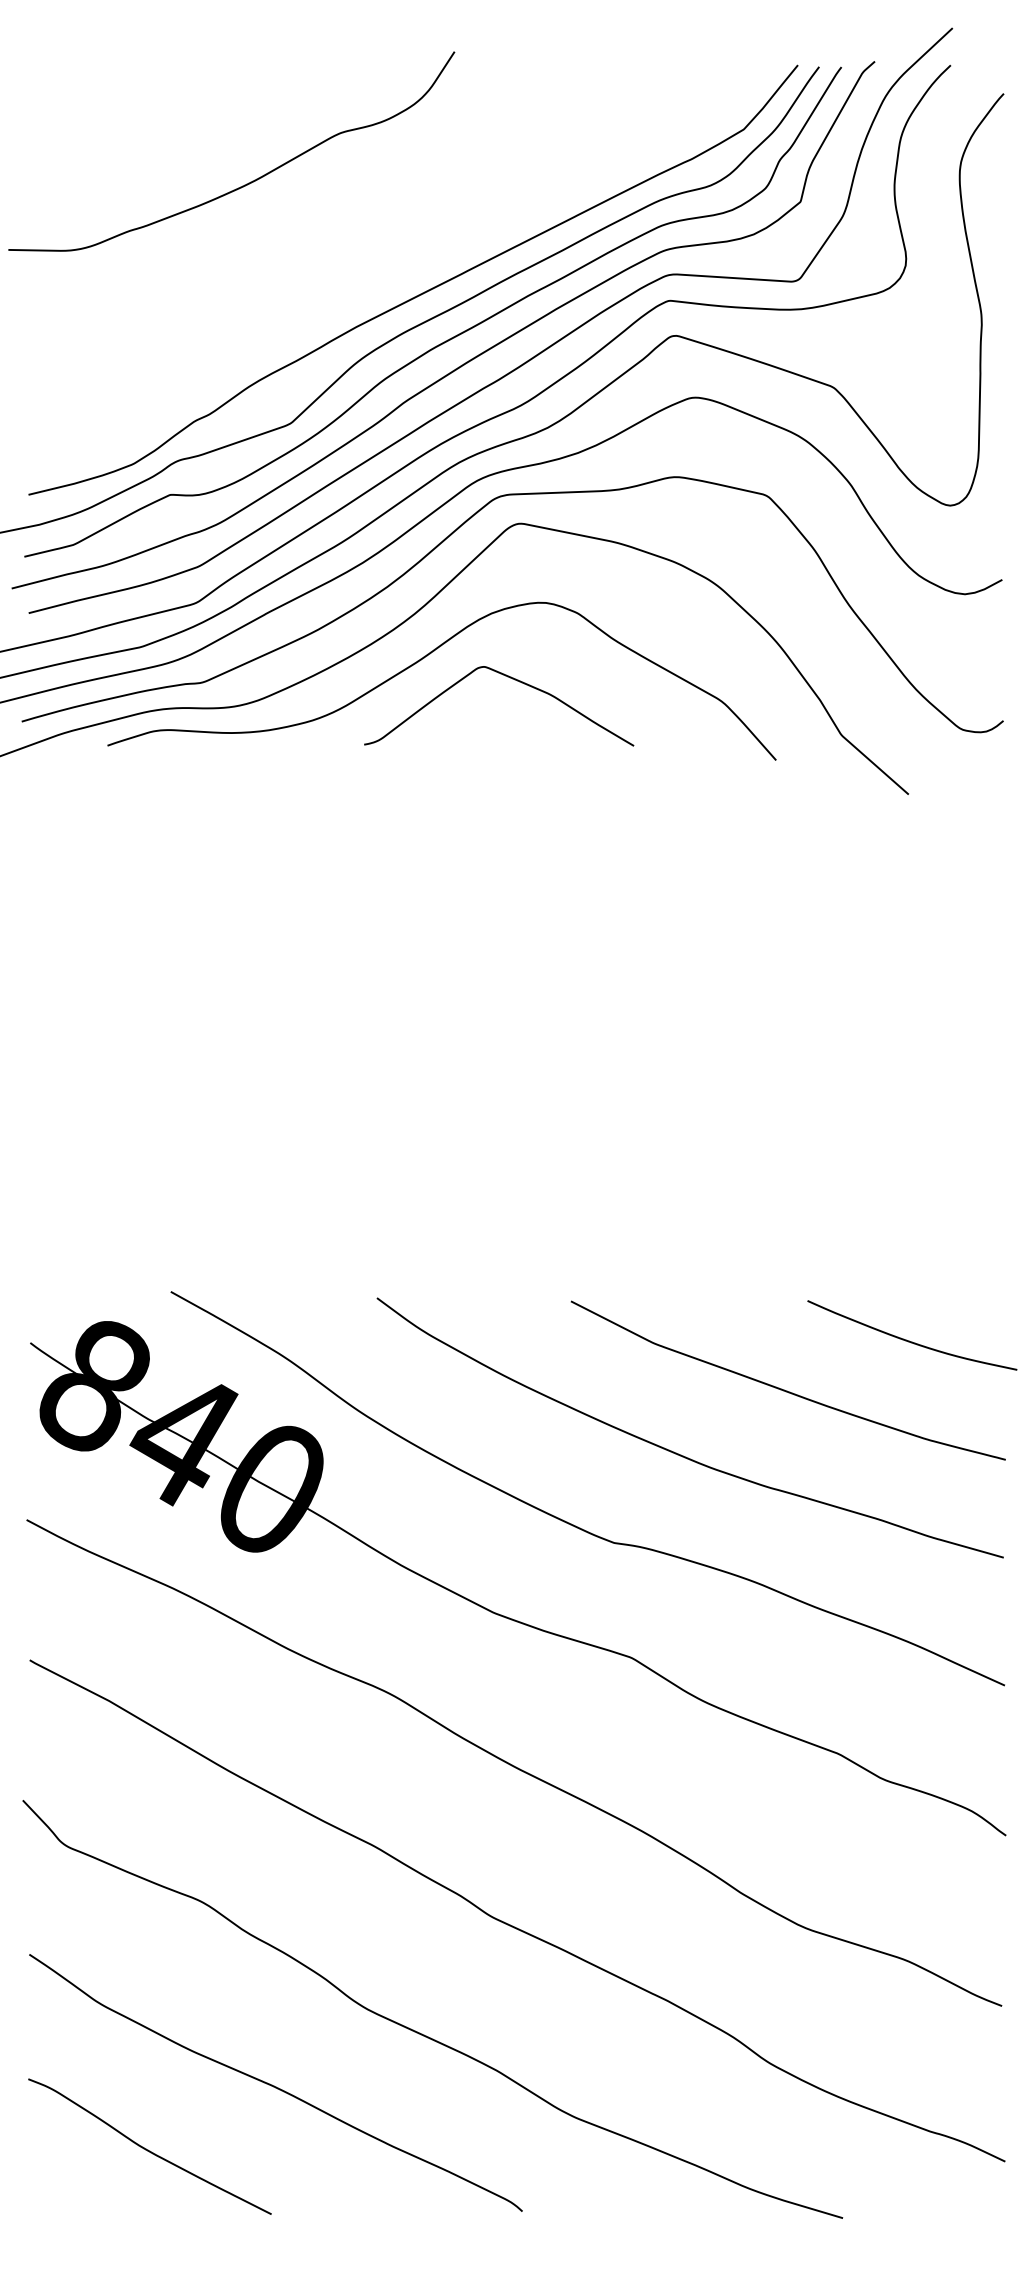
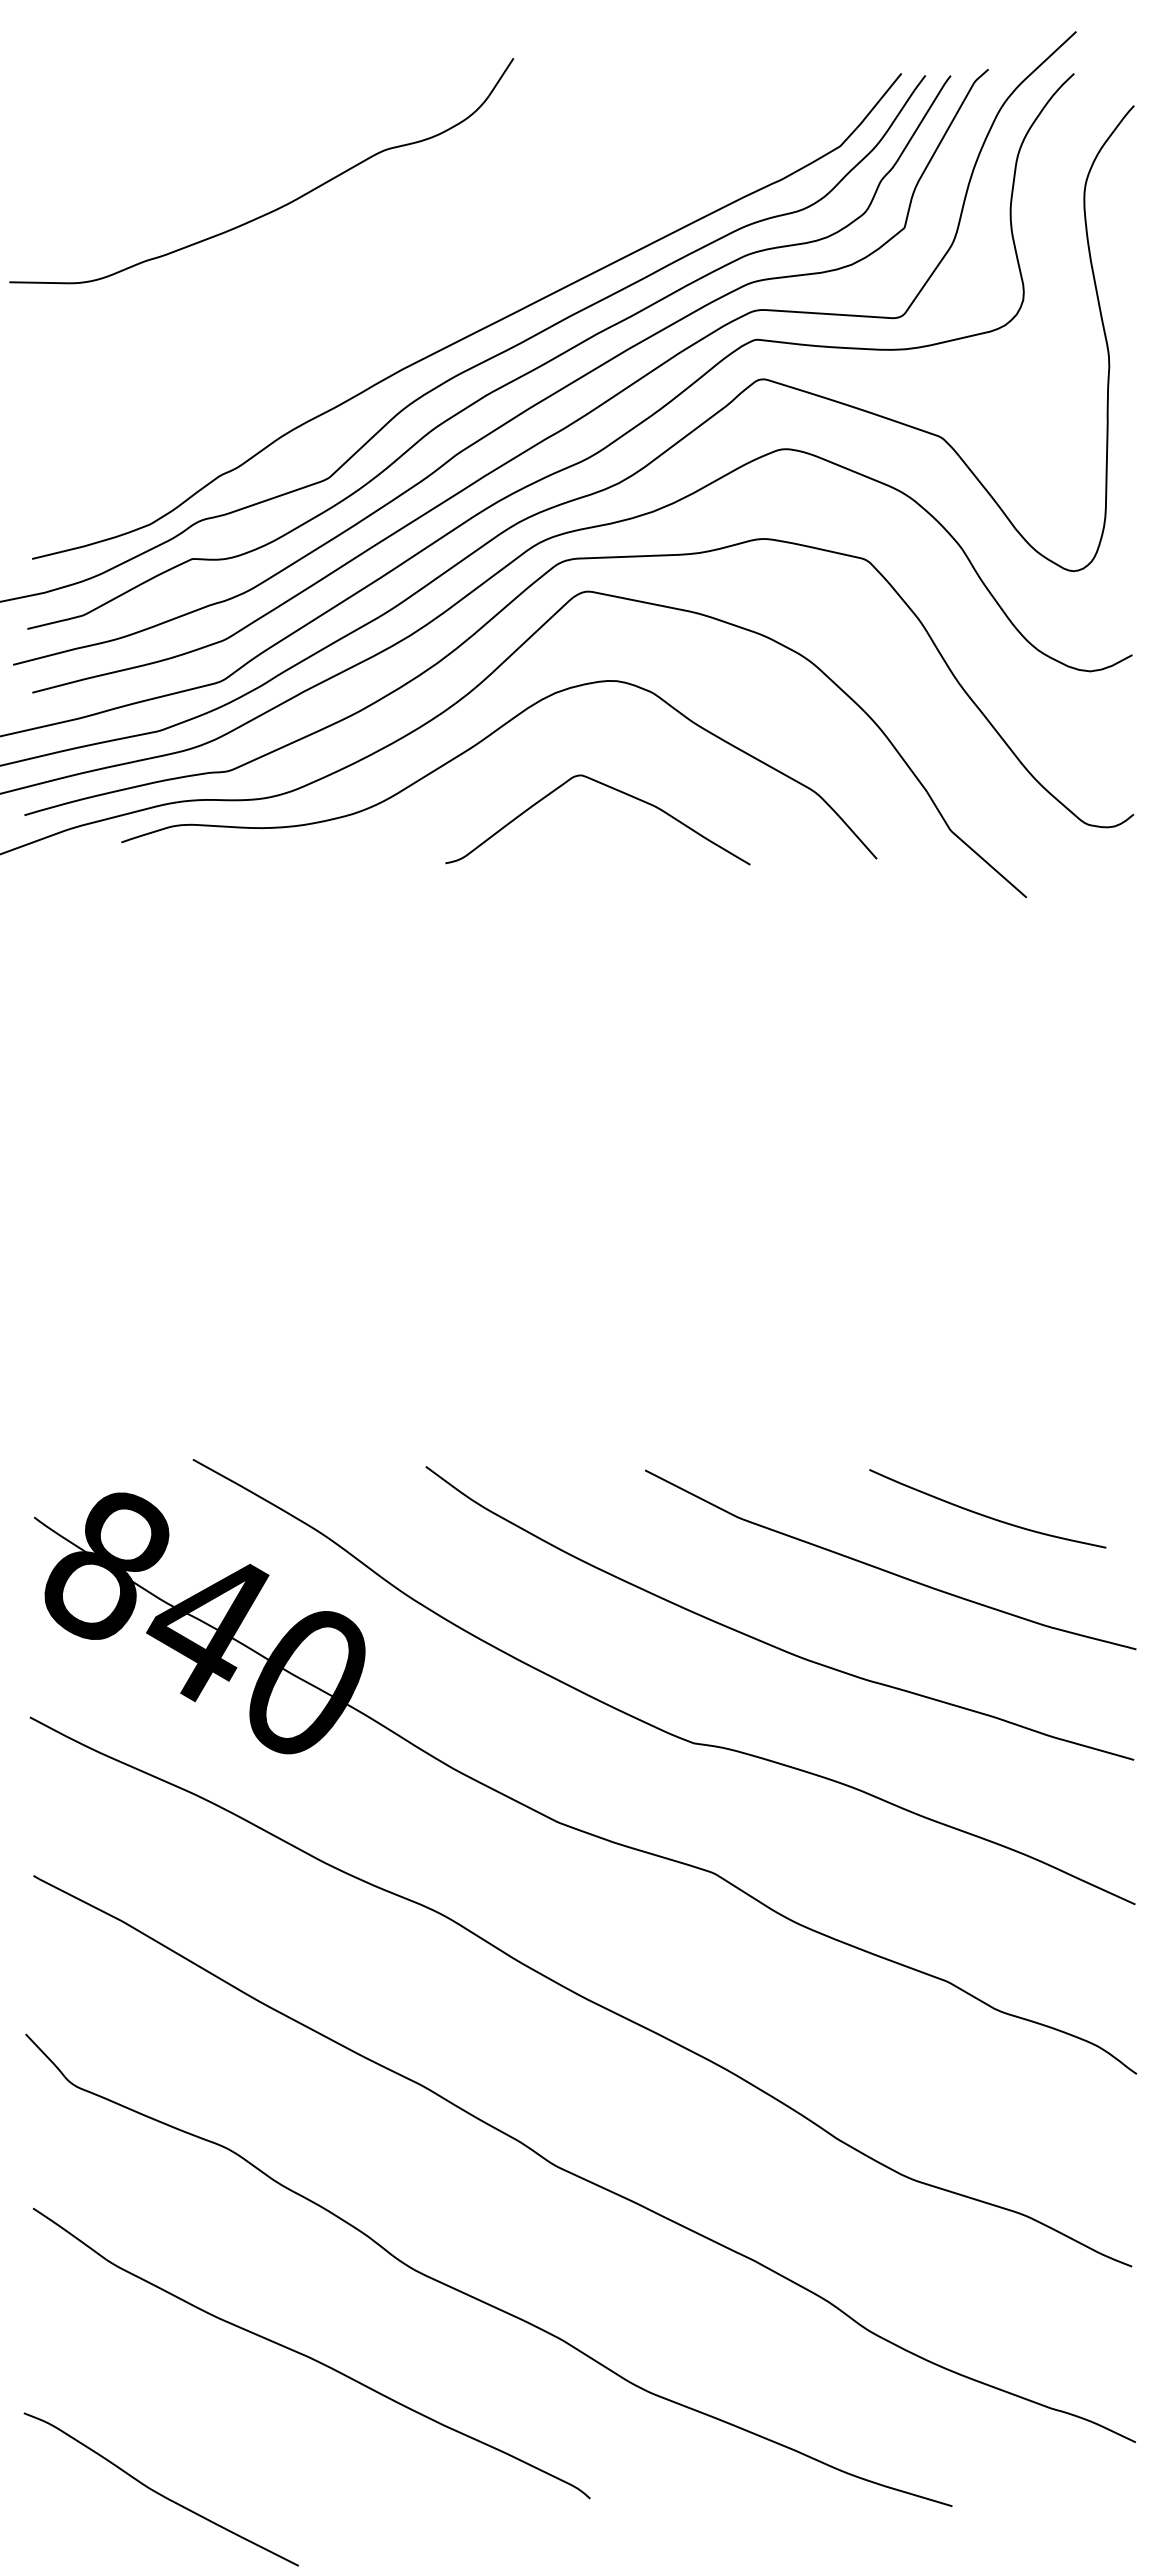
curve: (510, 678) -> (610, 788), moved
curve: (909, 1340) -> (984, 1514), moved
curve: (147, 2149) -> (158, 2492), moved

